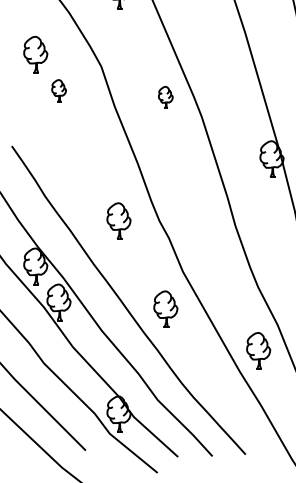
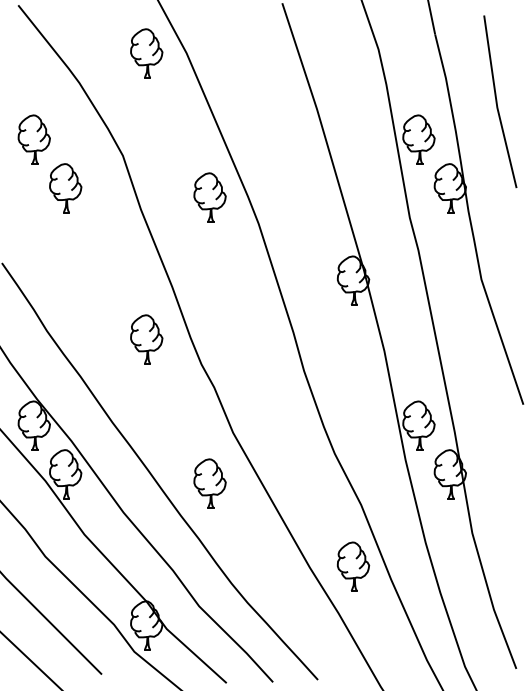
part: (58, 90) -> (65, 188), size x1.67
part: (165, 97) -> (209, 197), size x1.67
part: (118, 221) -> (146, 339), moved
part: (258, 350) -> (353, 566), moved

